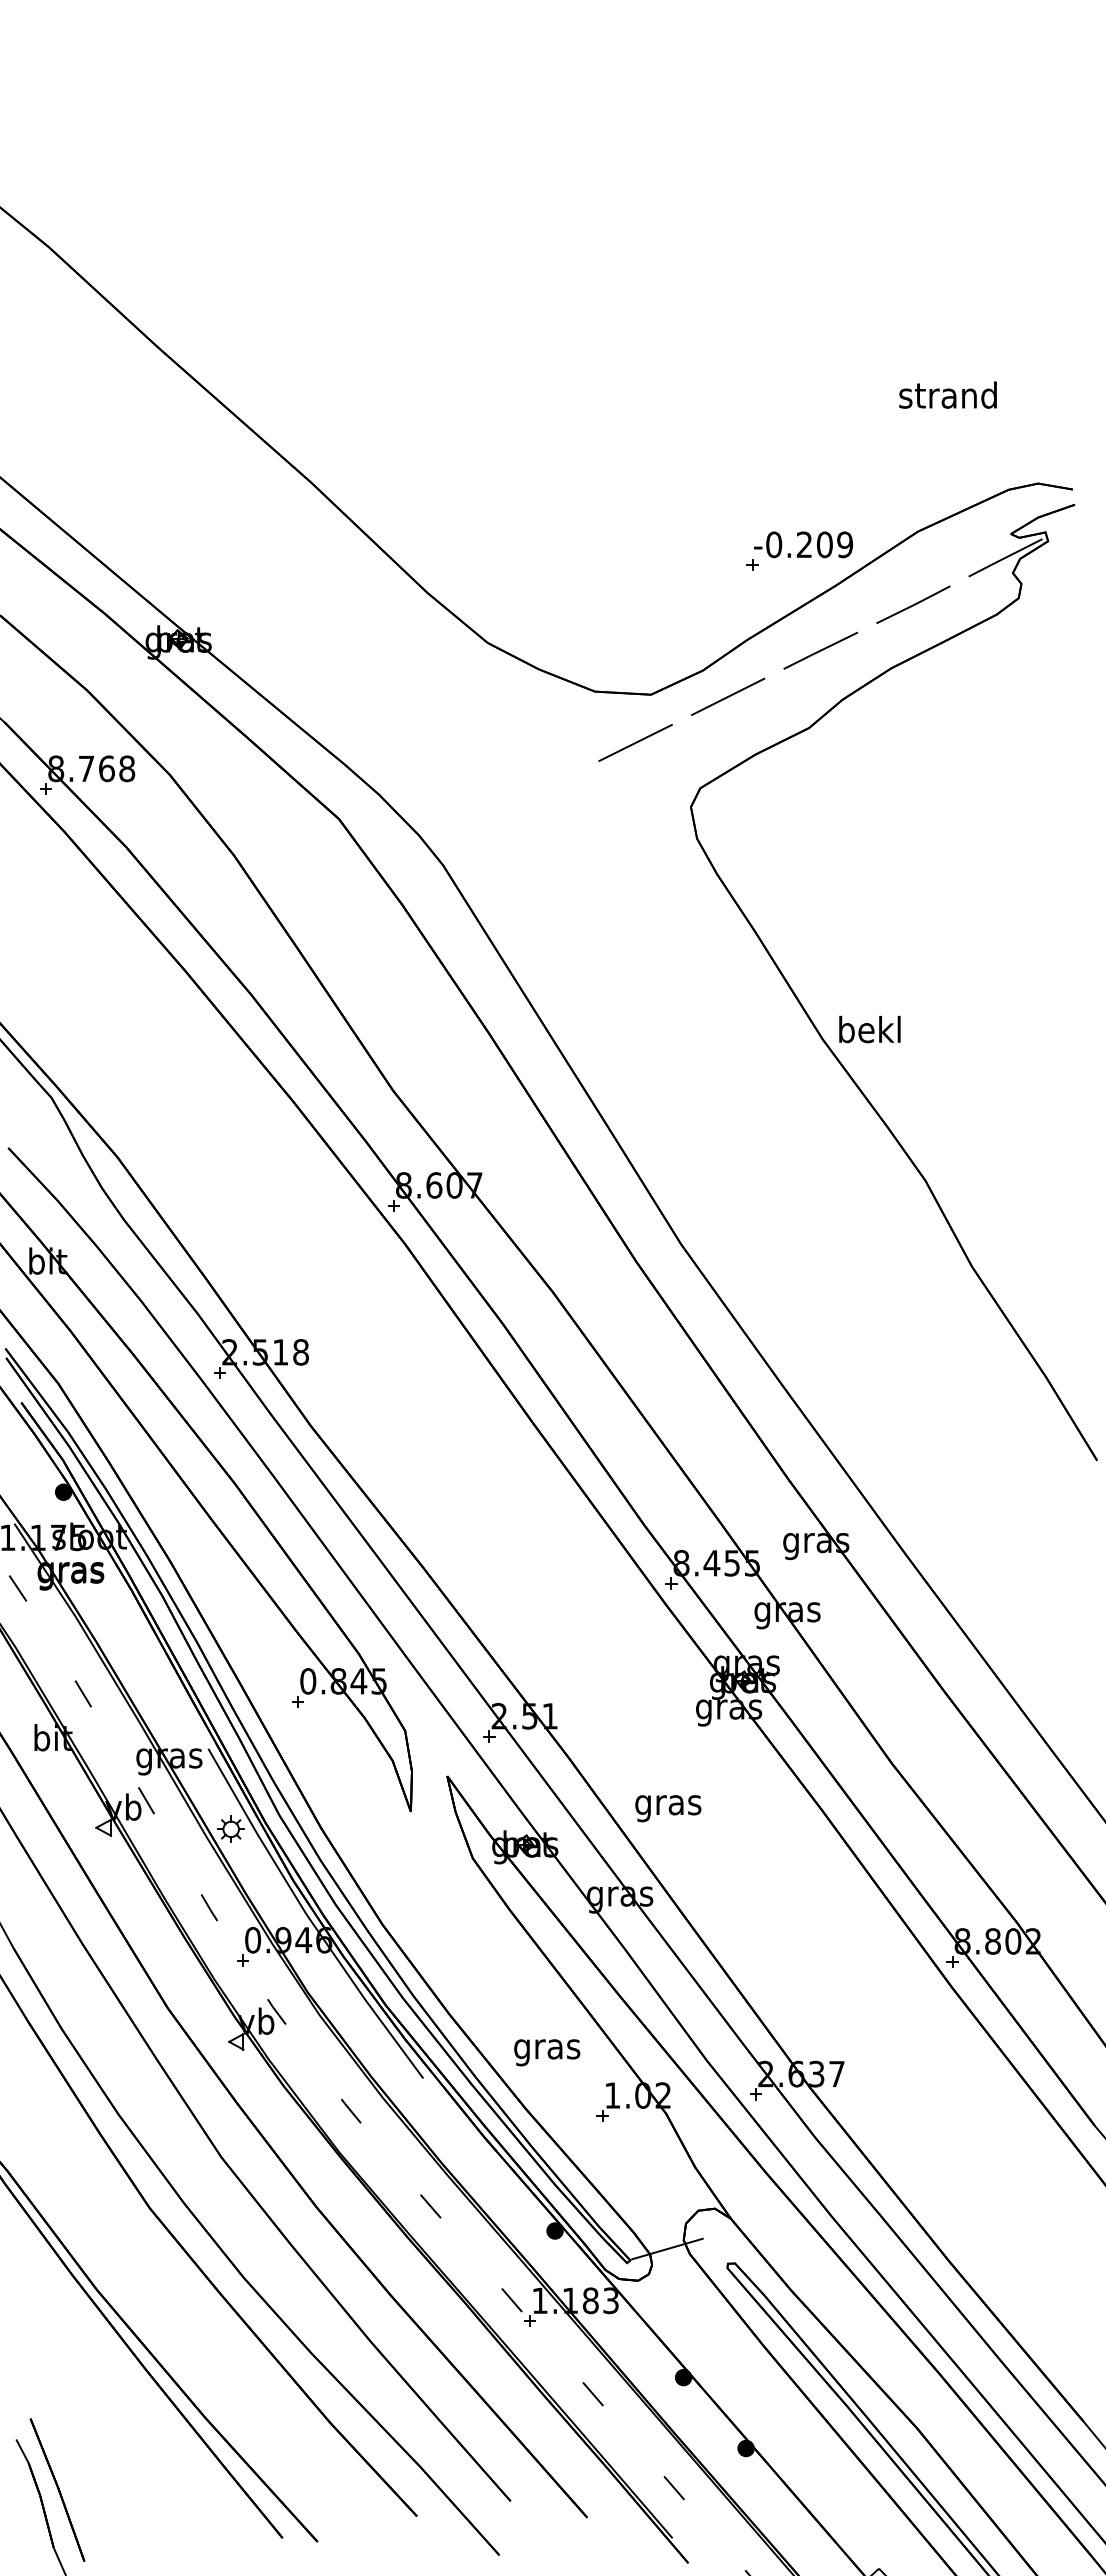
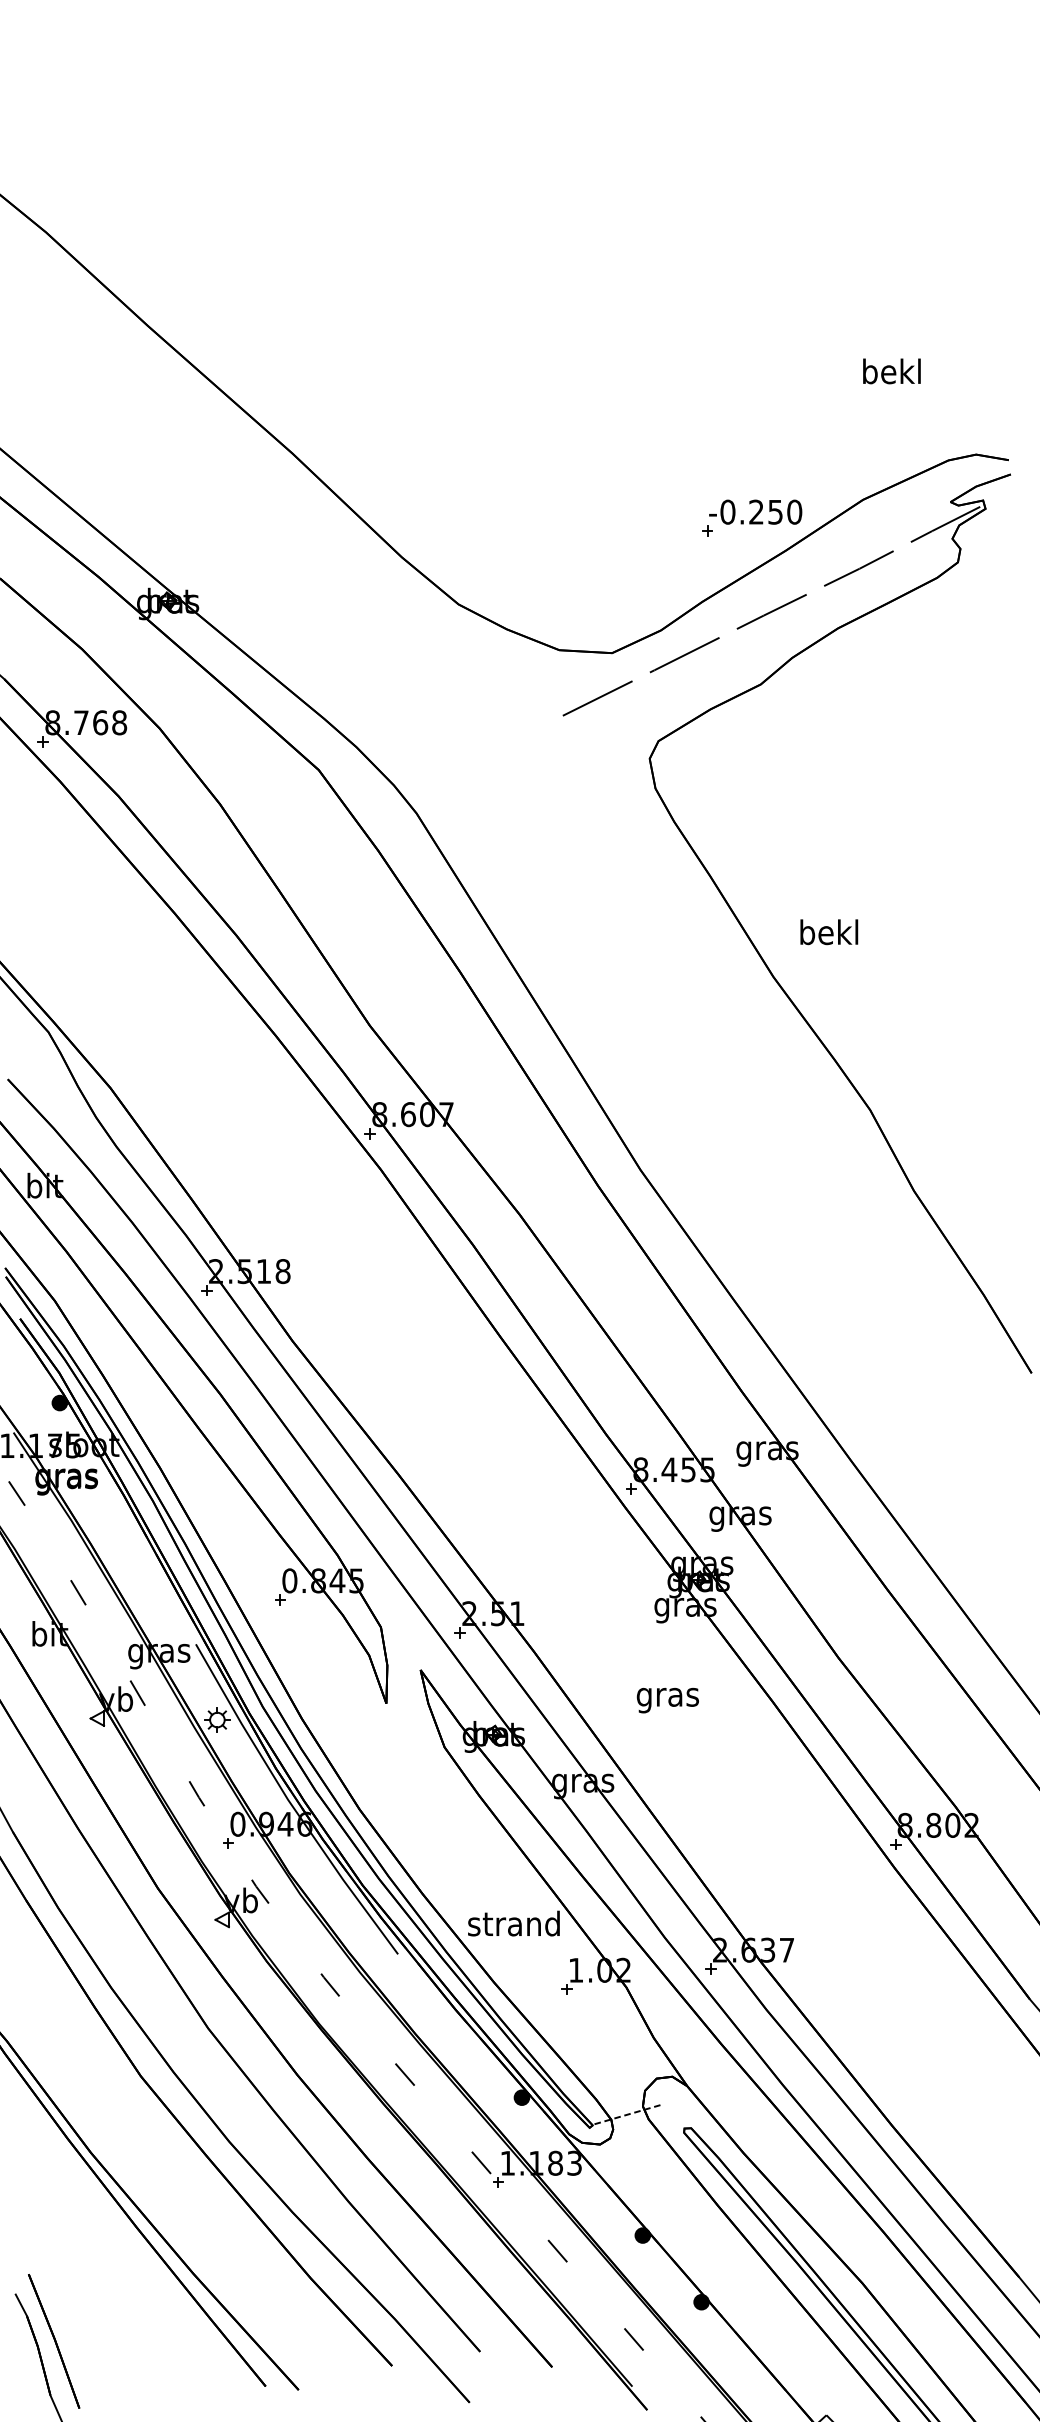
text: (947, 394) -> (890, 370), strand -> bekl
text: (835, 544) -> (785, 511), -0.209 -> -0.250
text: (869, 1029) -> (828, 932), moved
text: (668, 1808) -> (668, 1700), moved
text: (546, 2049) -> (513, 1927), gras -> strand
line: (667, 2249) -> (627, 2115), solid -> dashed

